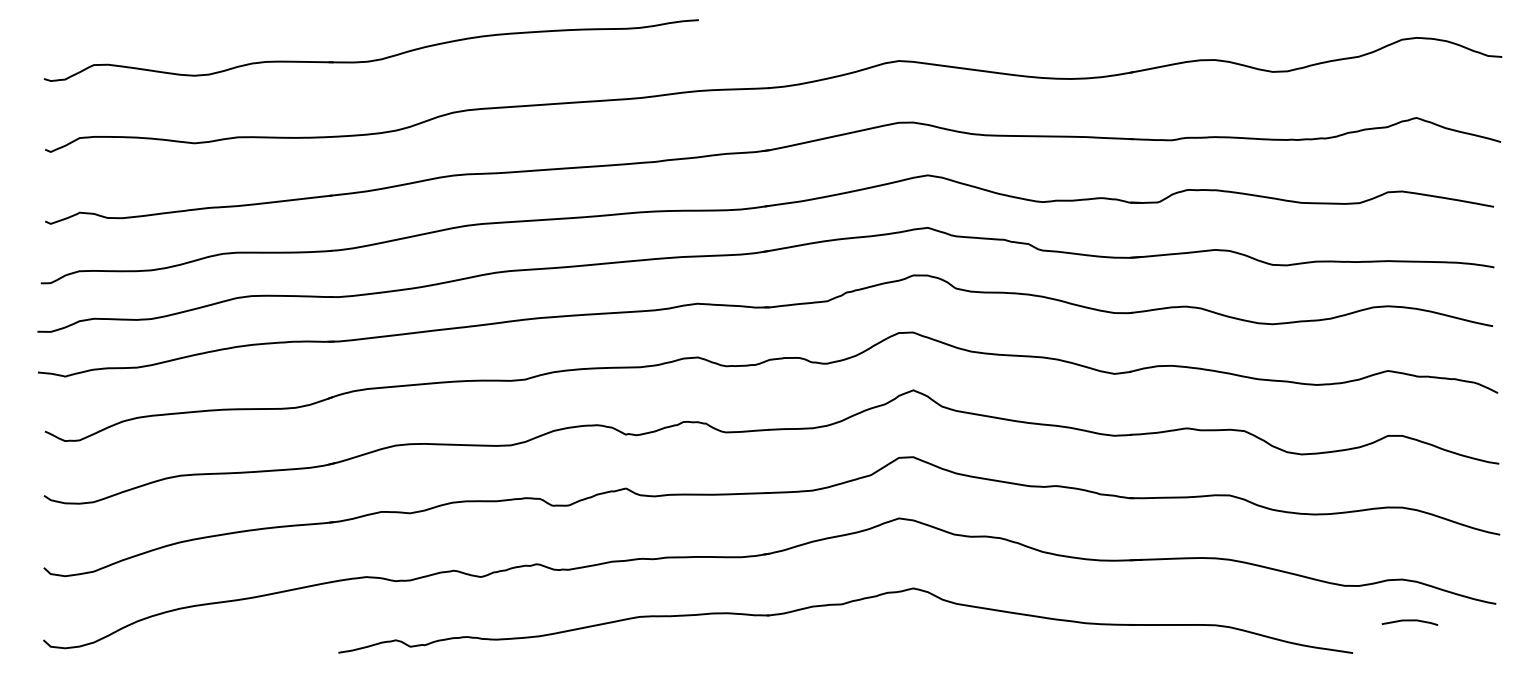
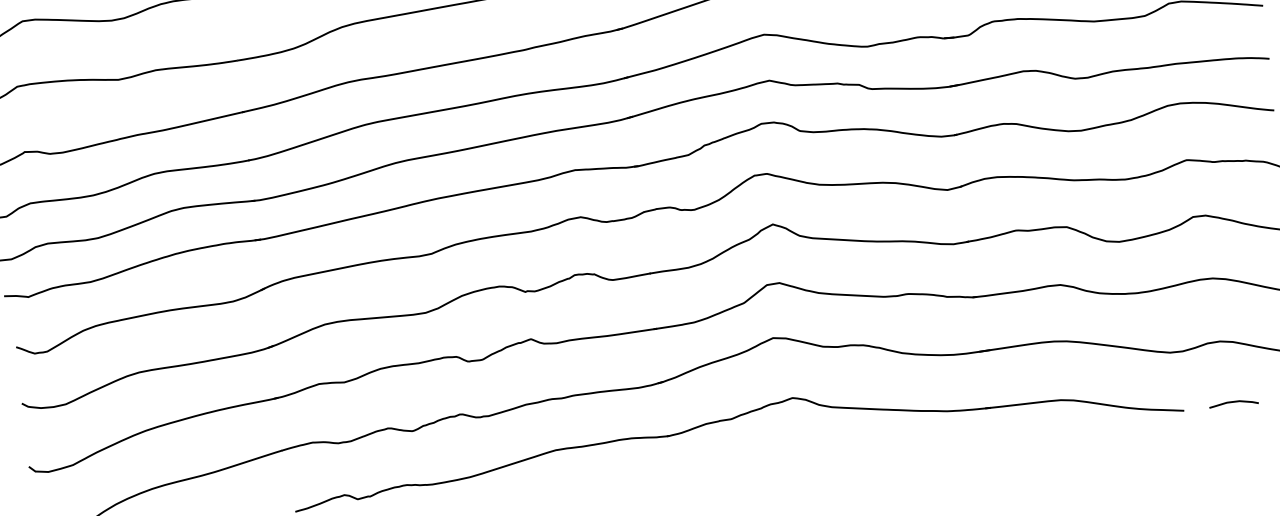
curve: (1409, 621) -> (1233, 402), moved

